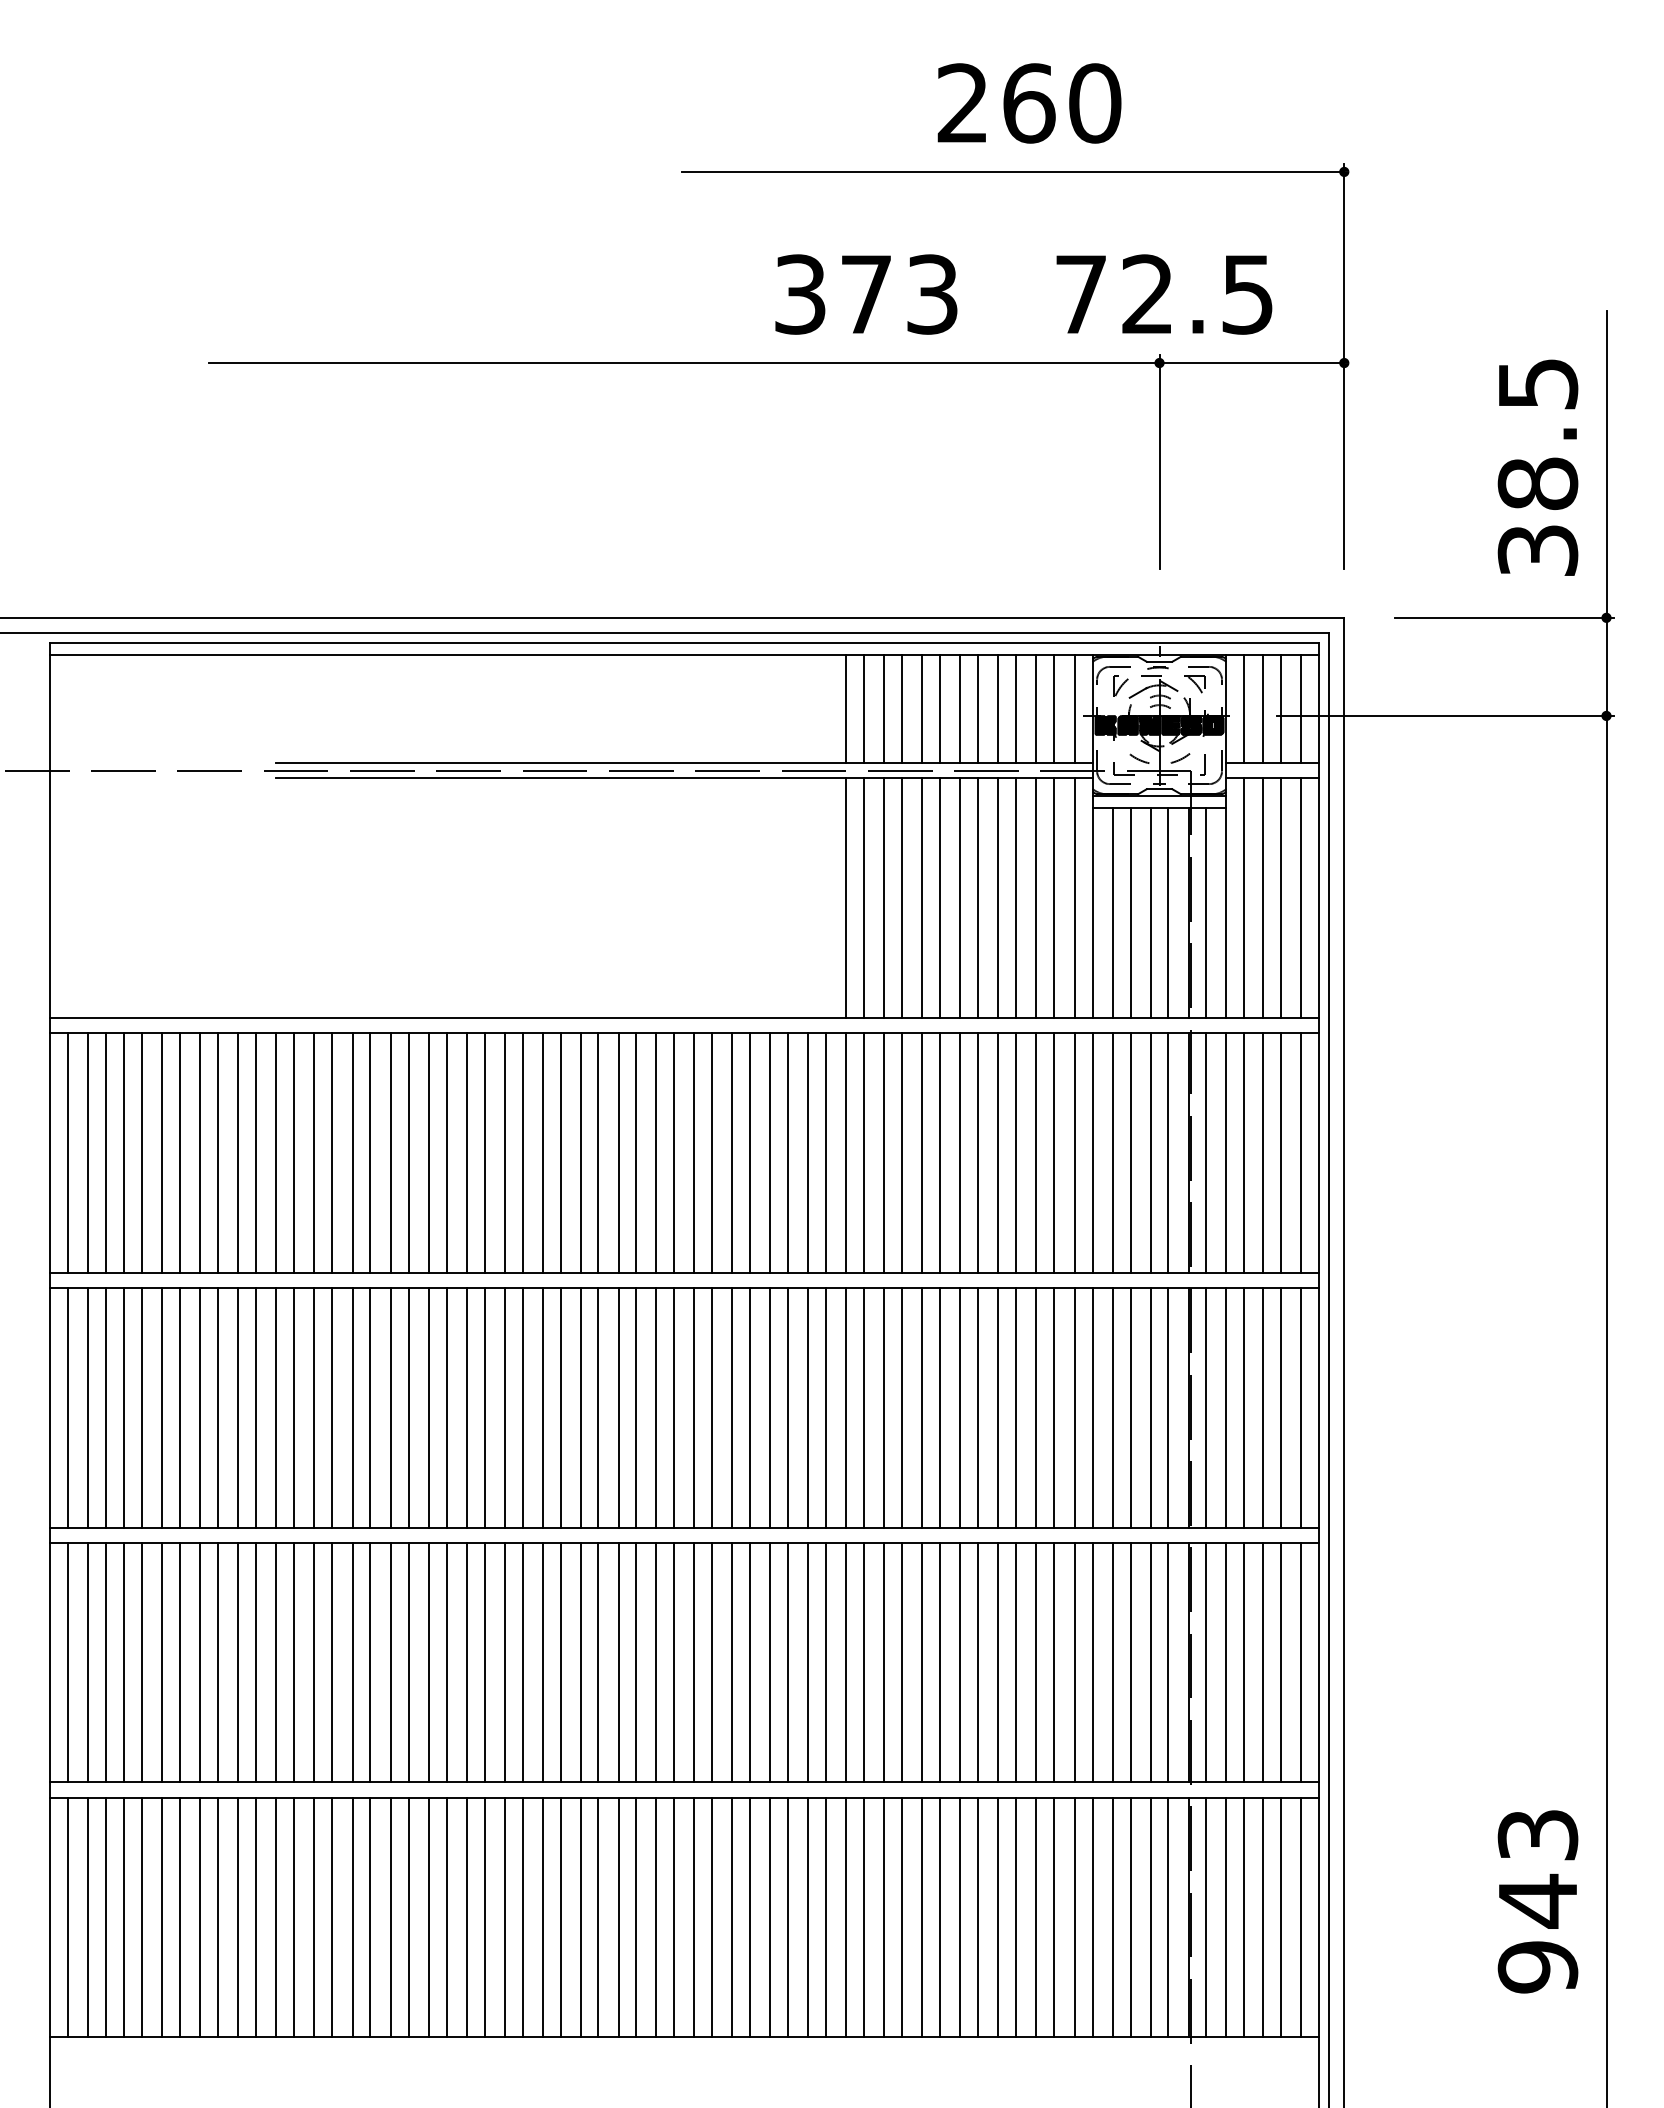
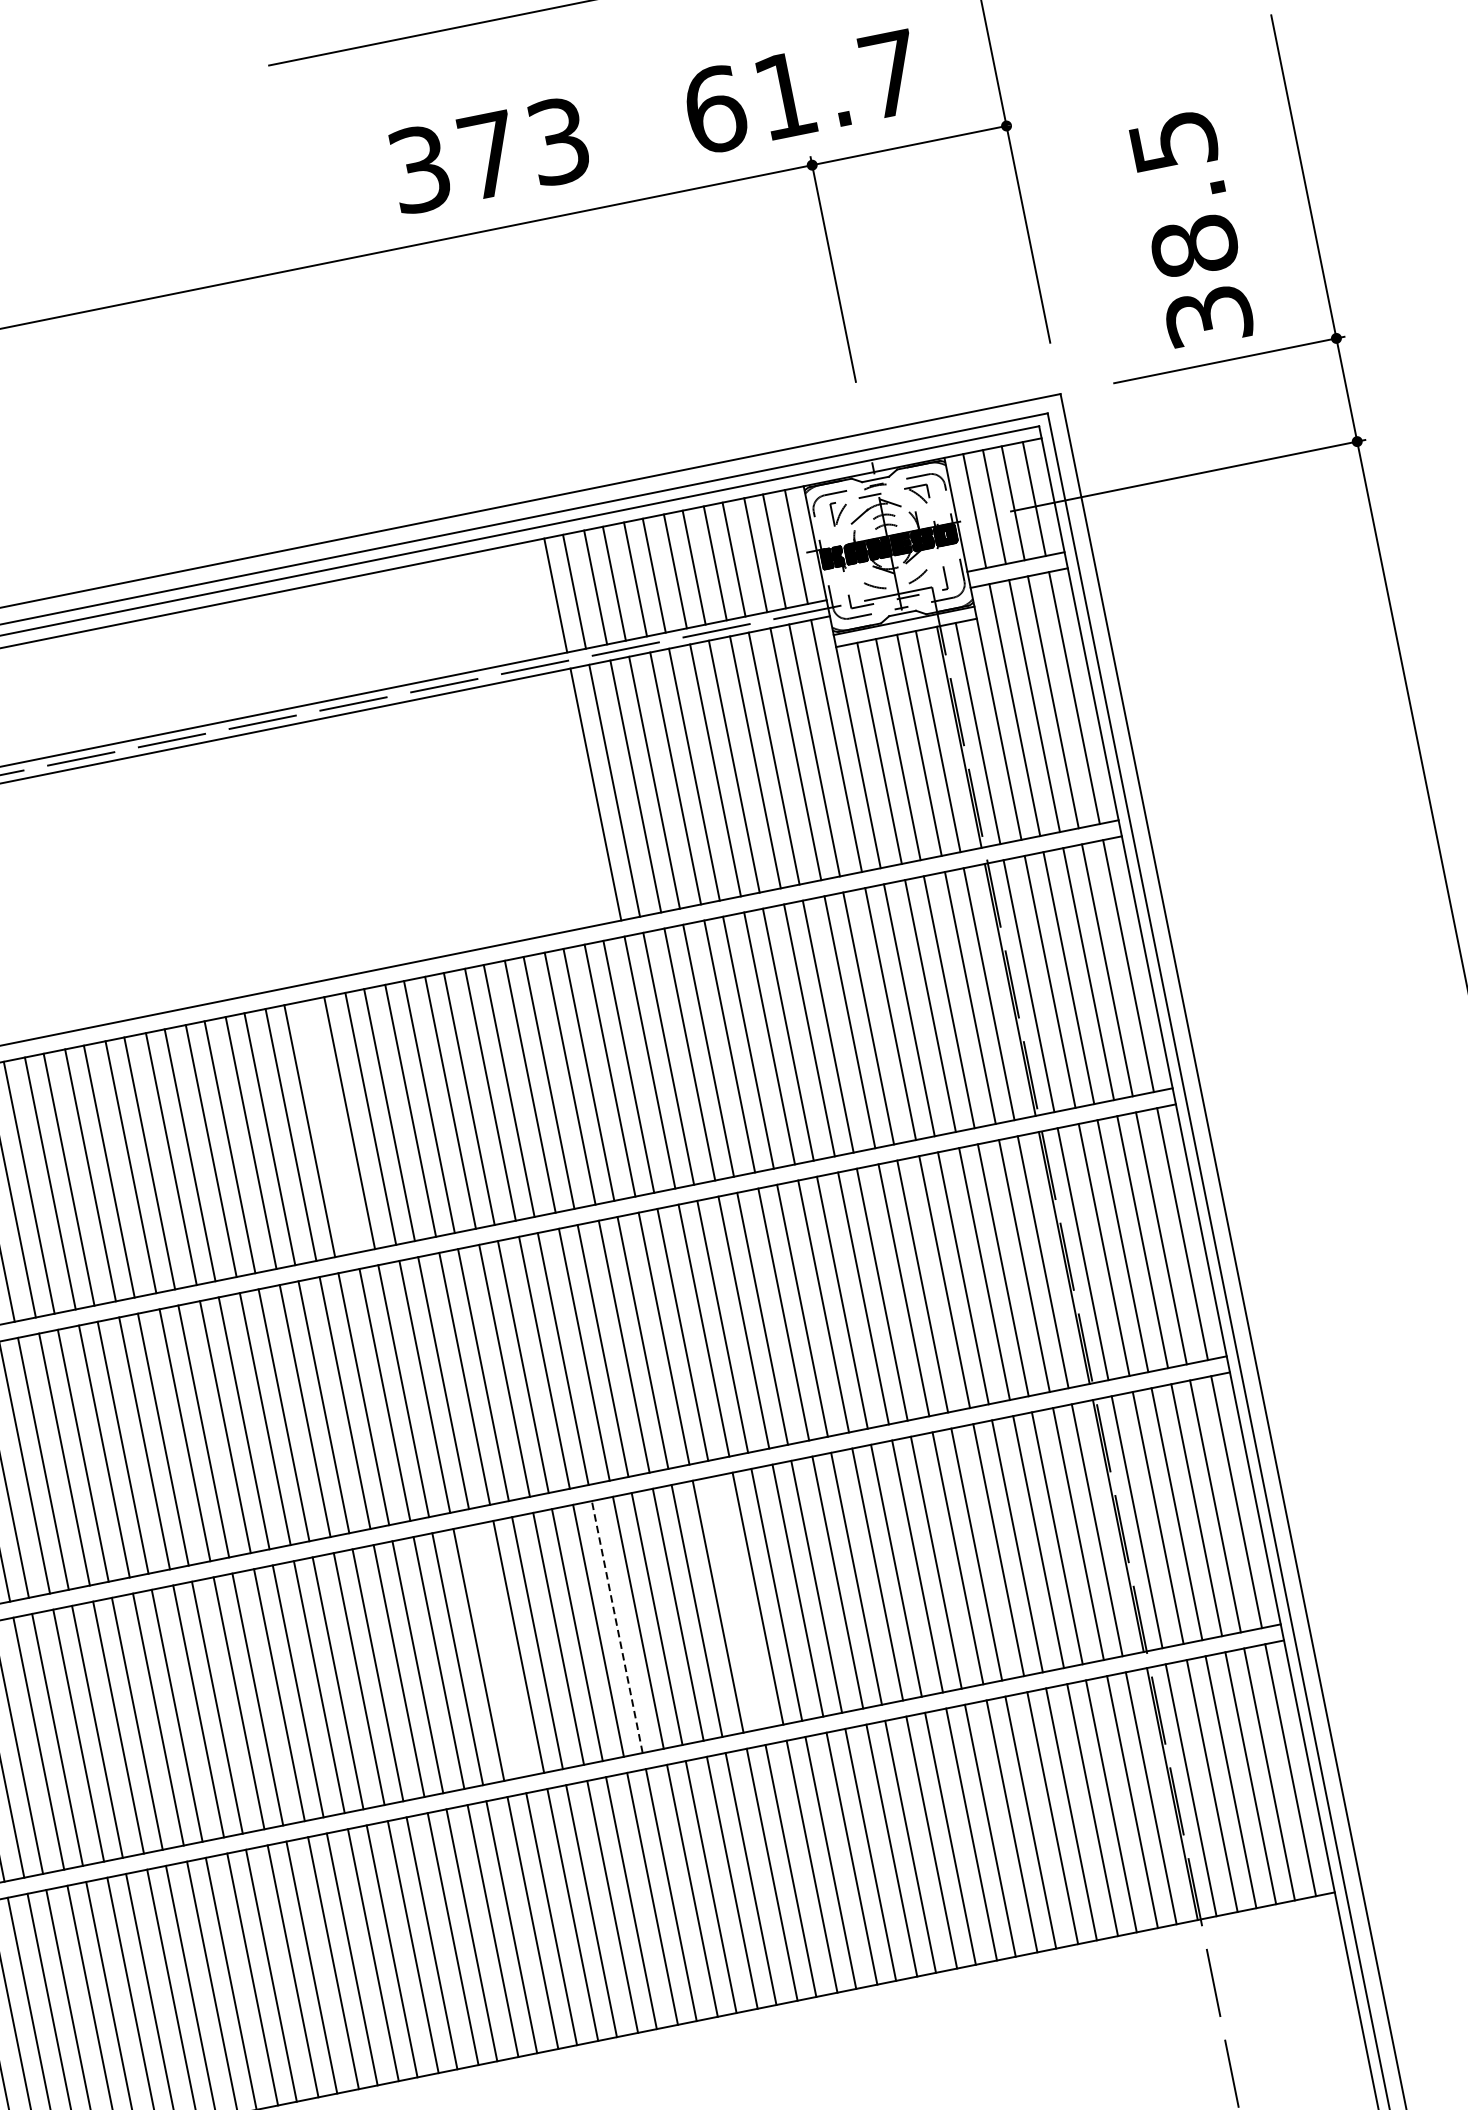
text: (1163, 294) -> (801, 92), 72.5 -> 61.7
text: (1537, 467) -> (1190, 229), moved
line: (542, 1152) -> (330, 1126), removed
line: (598, 1662) -> (497, 1651), removed
line: (712, 1662) -> (617, 1626), solid -> dashed
line: (825, 1662) -> (736, 1602), removed

